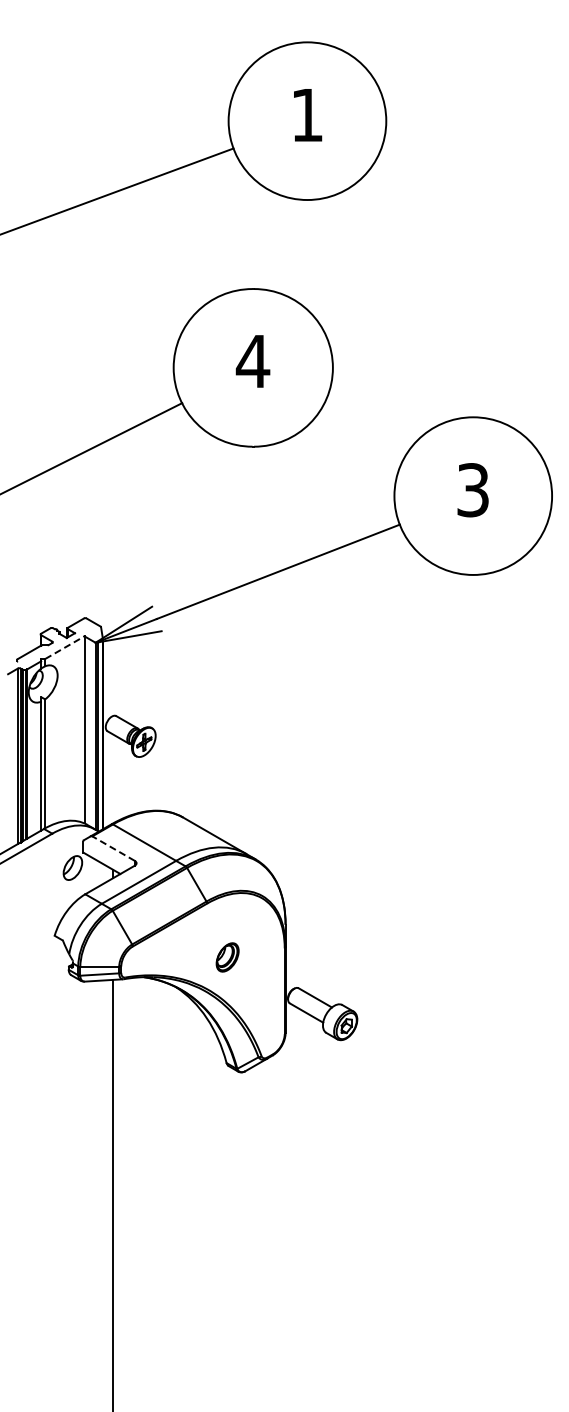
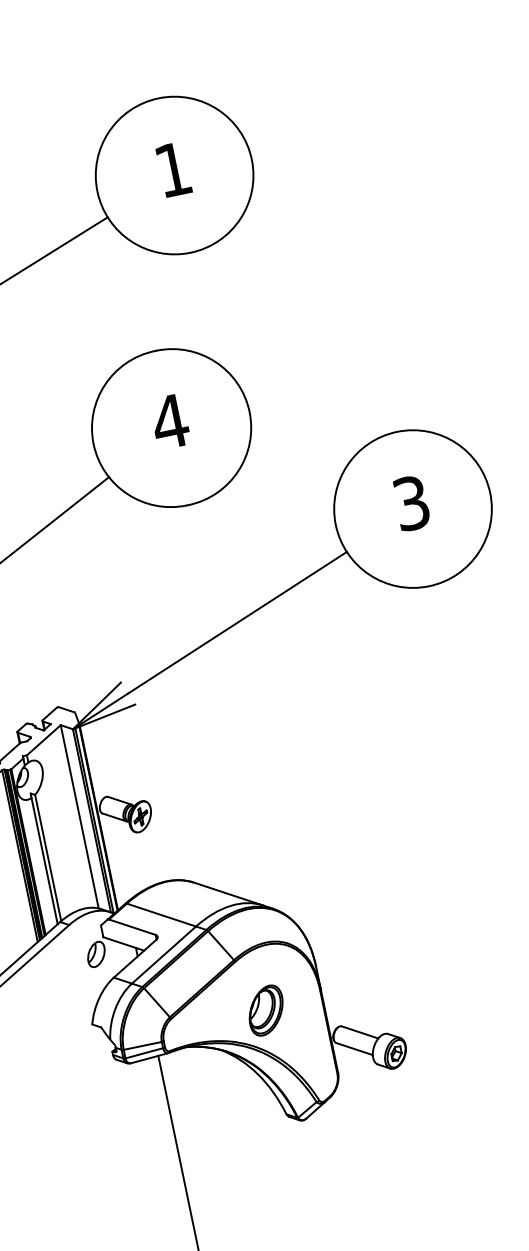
line: (64, 647) -> (43, 740), dashed -> solid
line: (113, 848) -> (132, 927), dashed -> solid
part: (227, 957) -> (265, 1010), size x1.67

